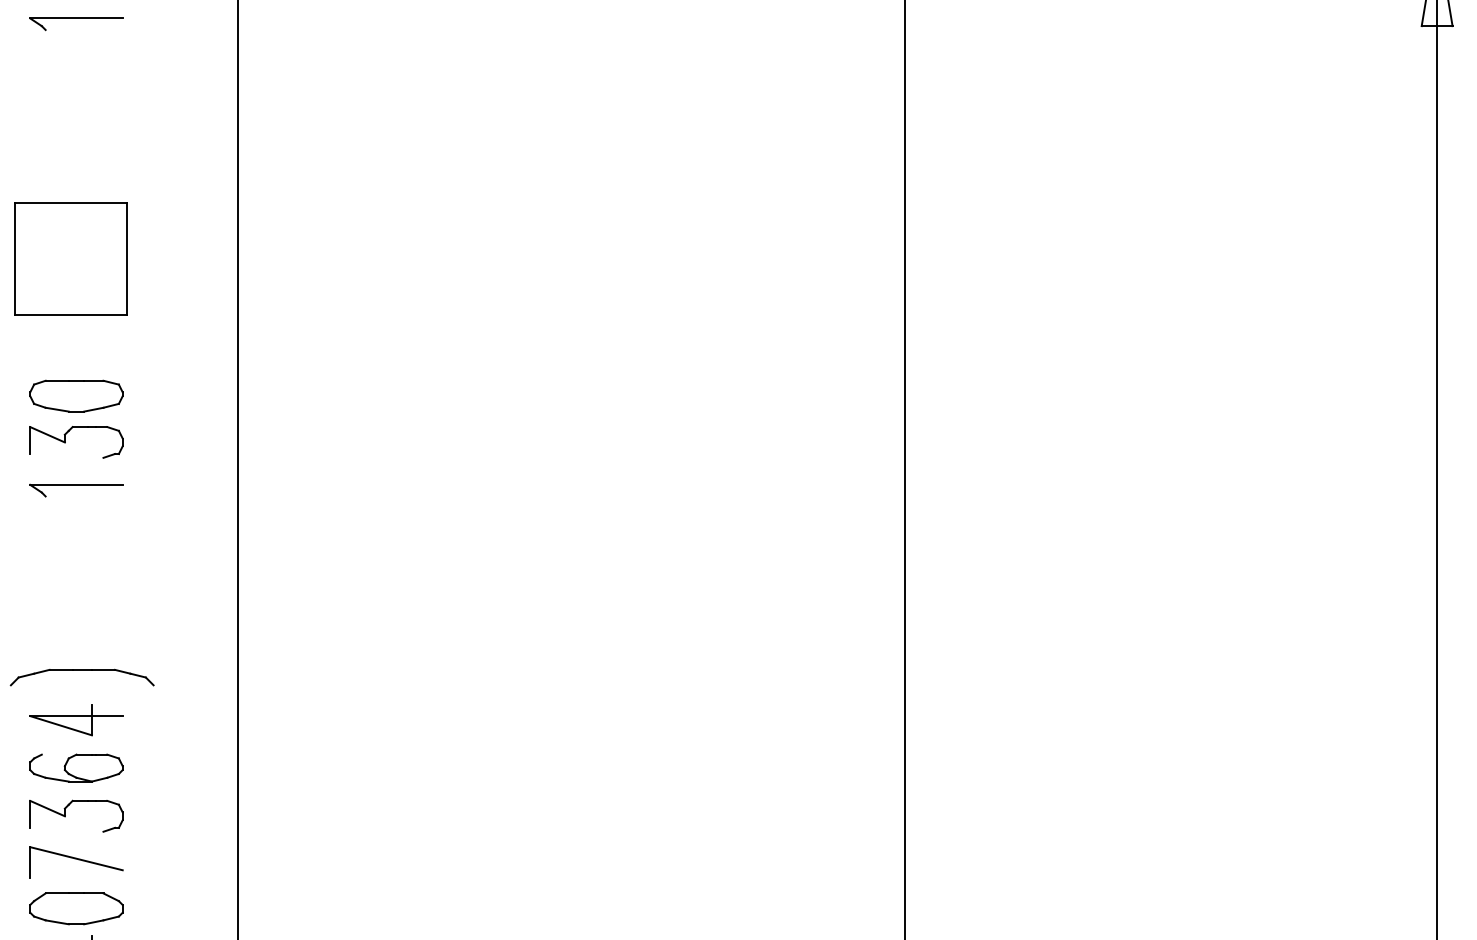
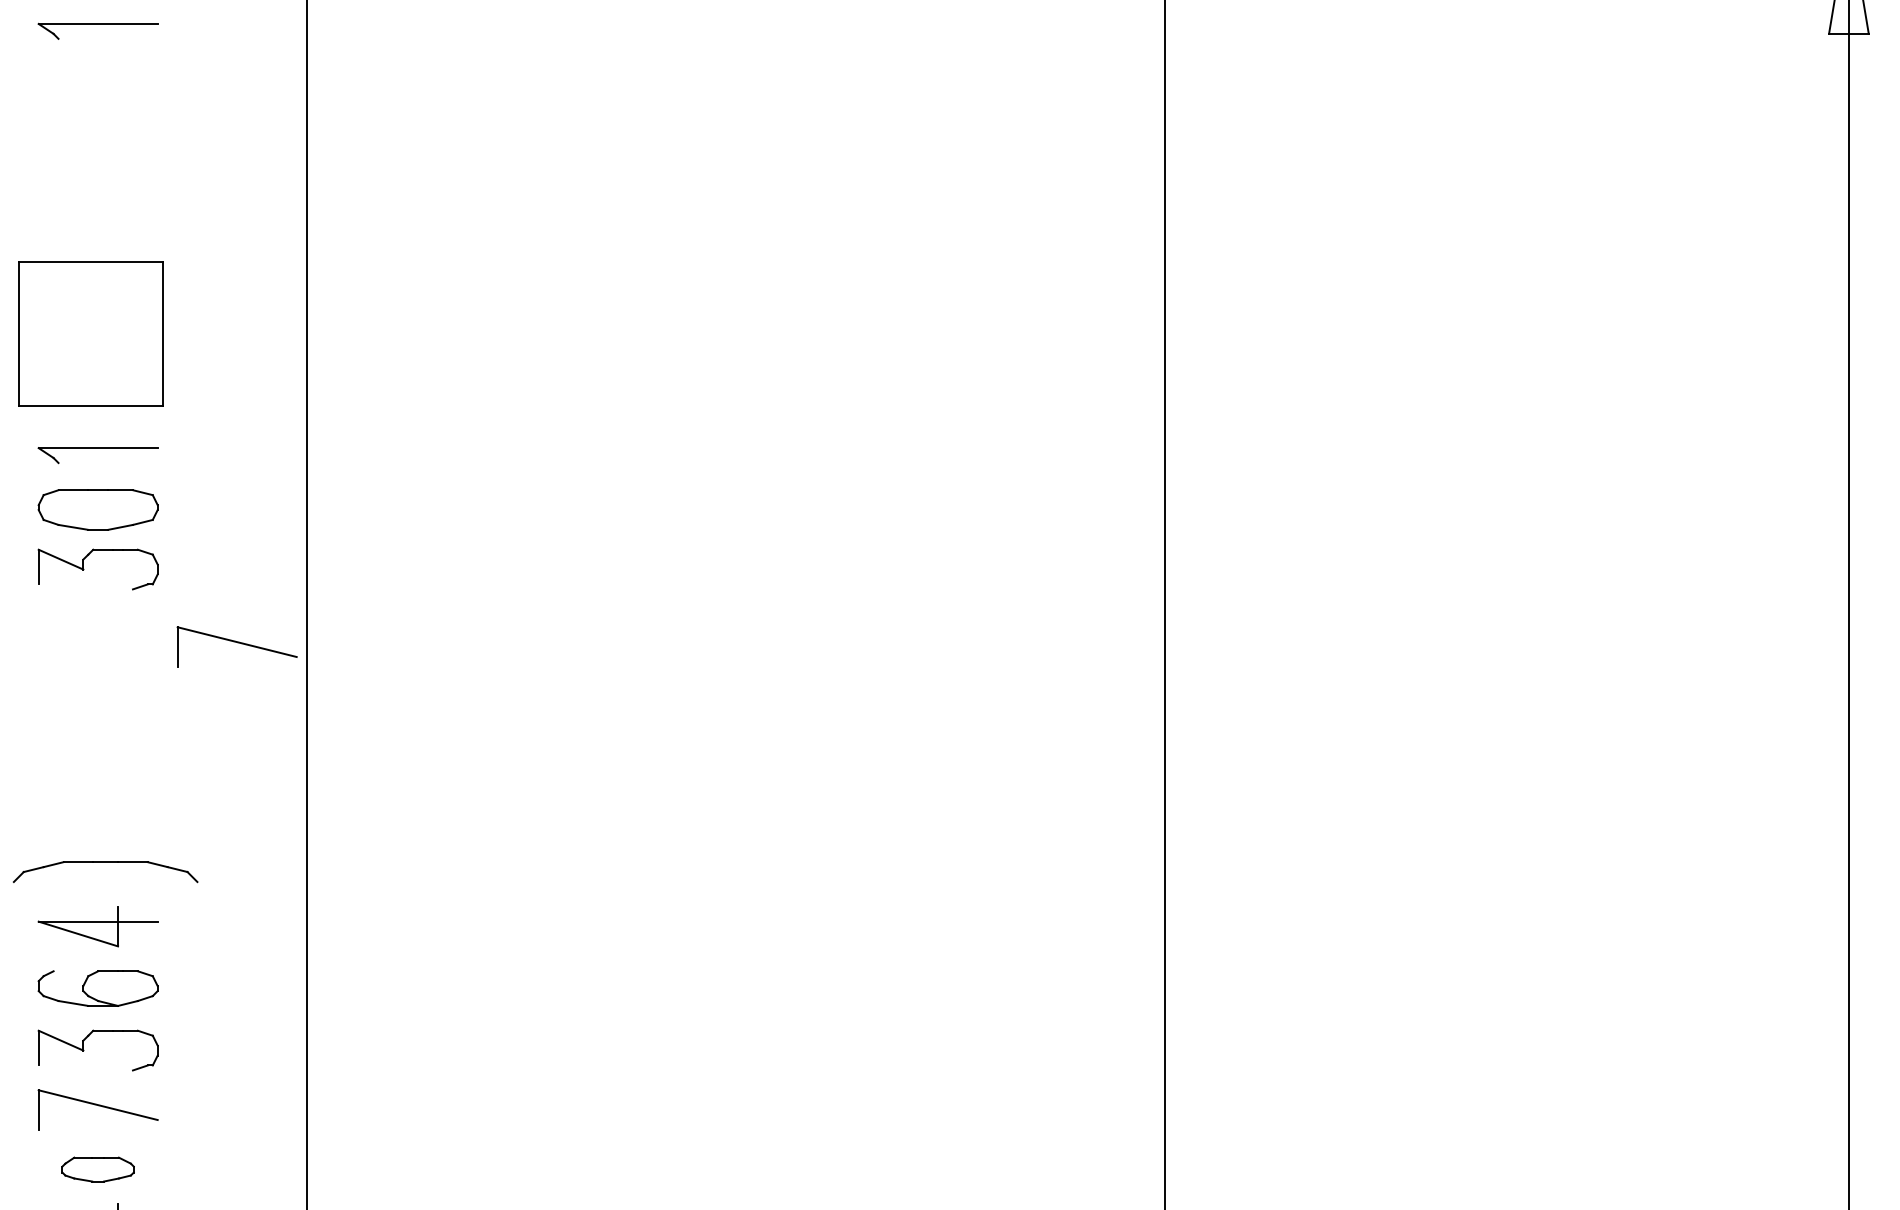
part: (75, 485) -> (97, 448), moved
part: (183, 502) -> (236, 646), added
part: (75, 908) -> (97, 1169), size x0.6

